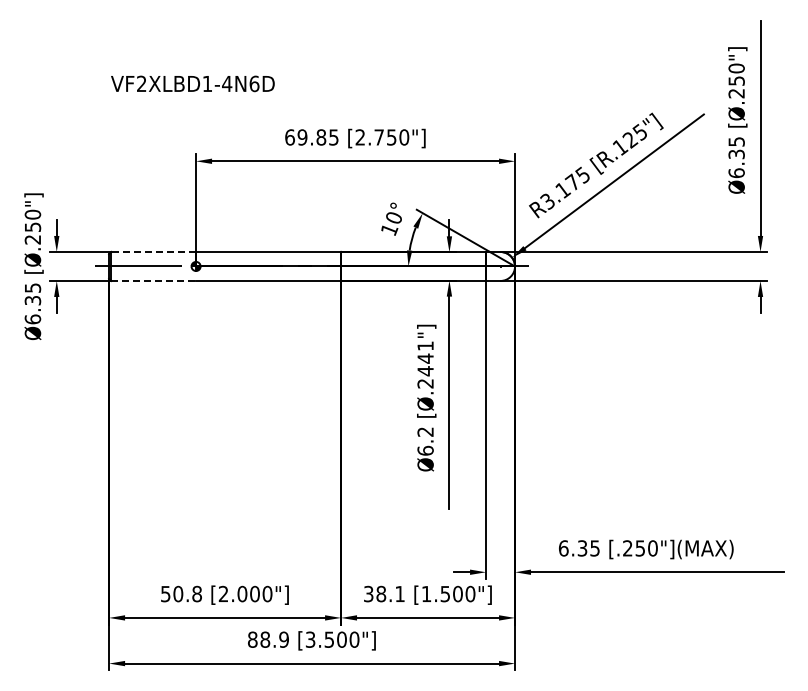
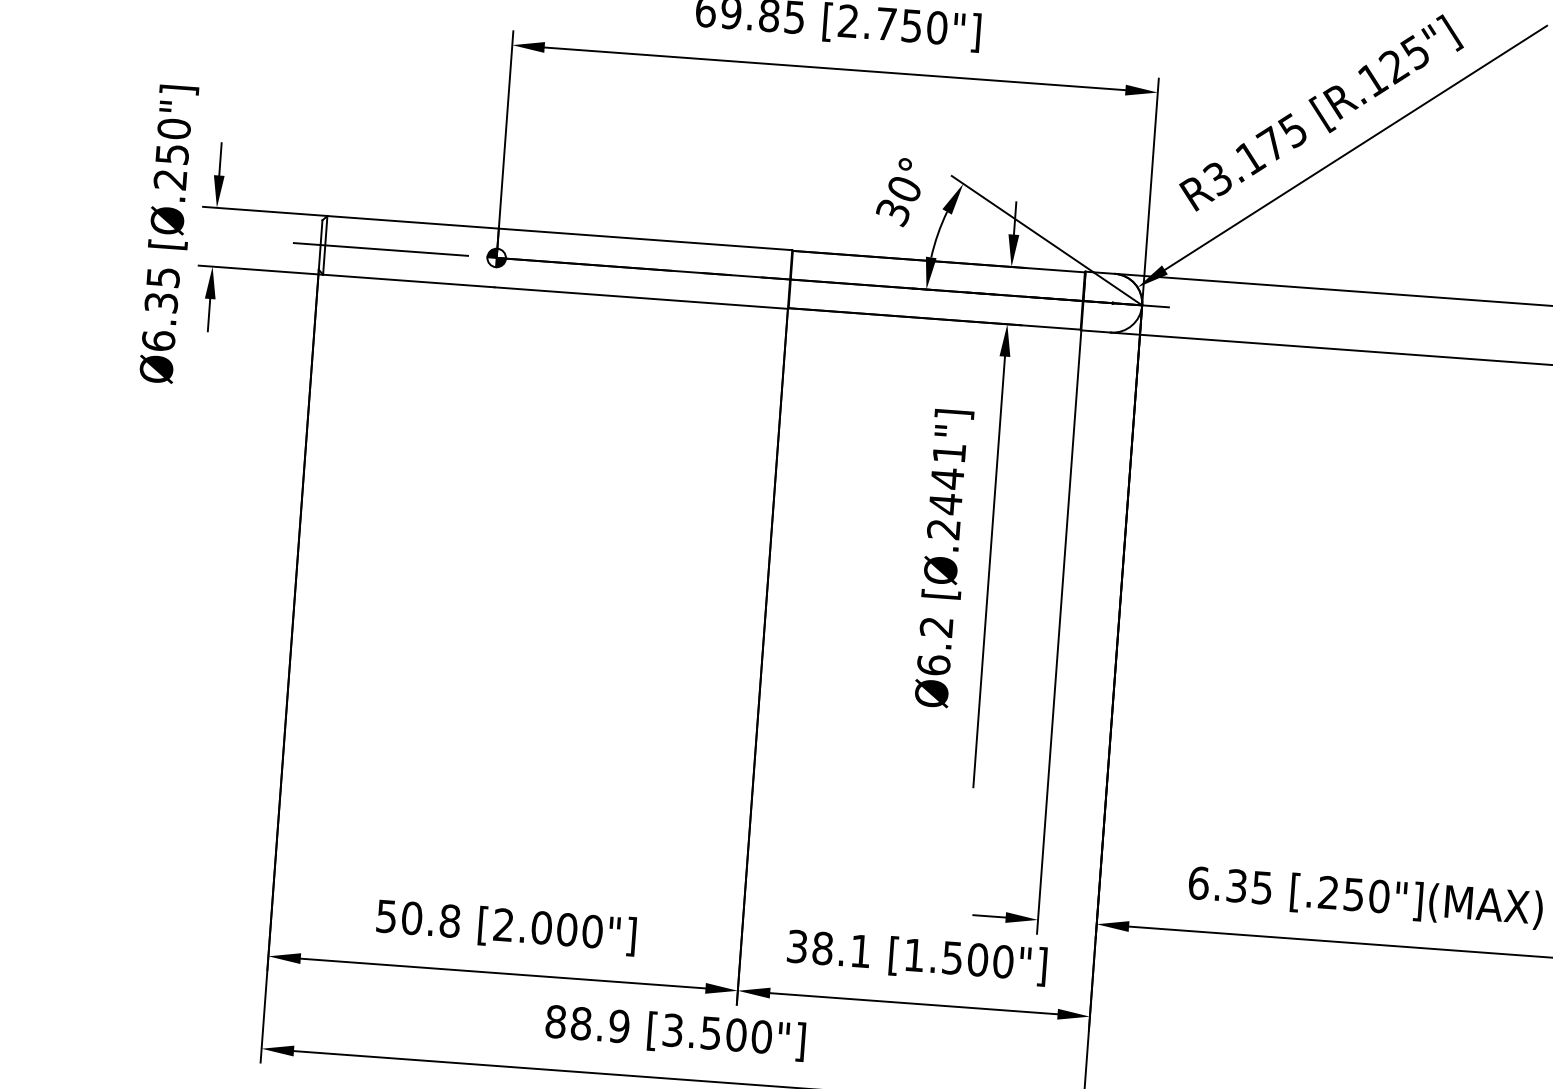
text: (389, 229) -> (893, 211), 10° -> 30°
line: (153, 251) -> (412, 221), dashed -> solid
line: (154, 280) -> (410, 280), dashed -> solid

